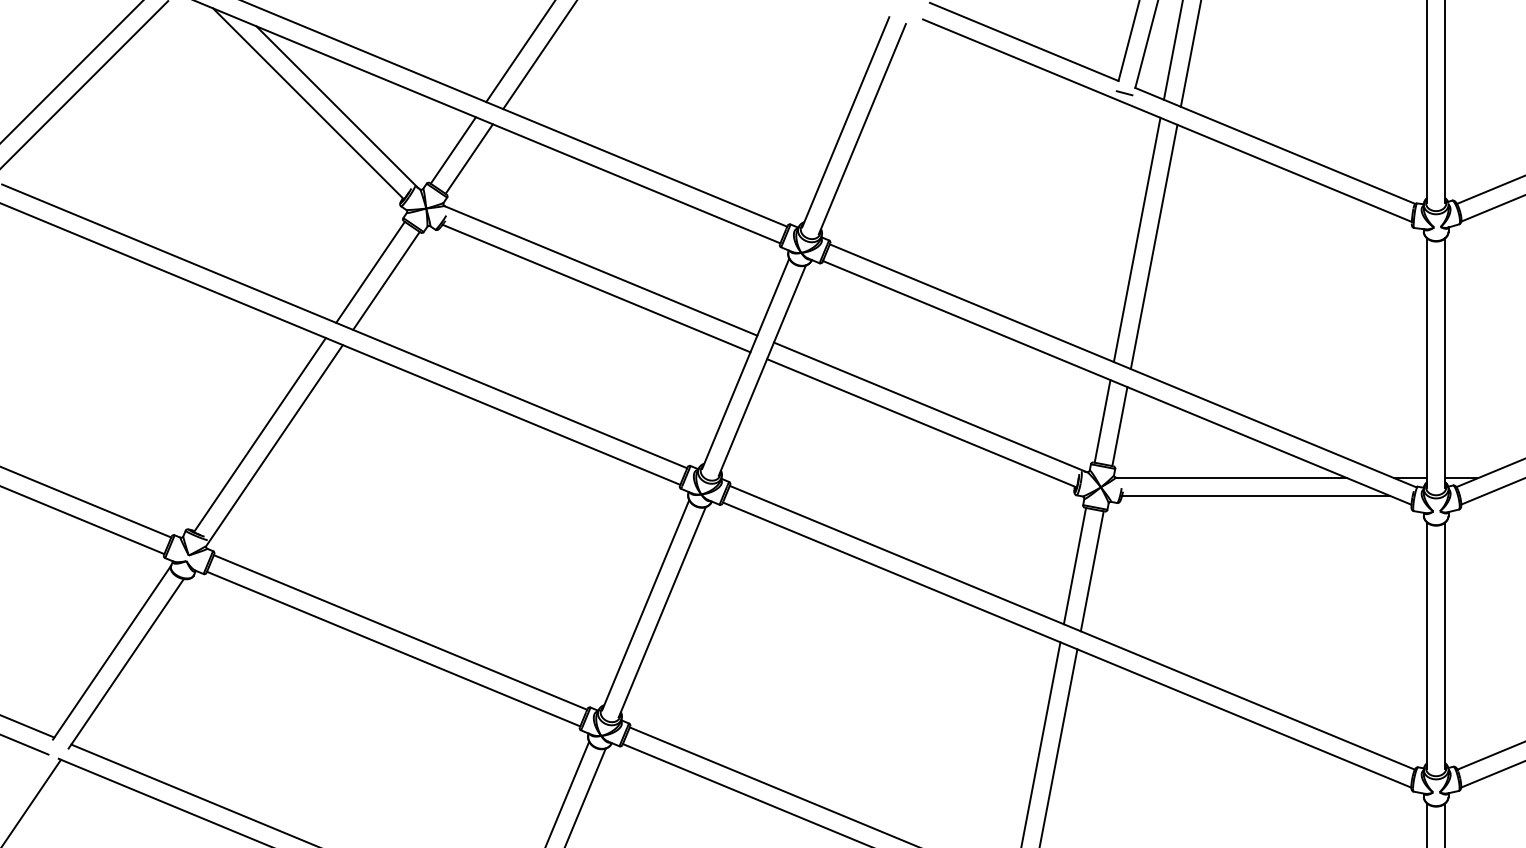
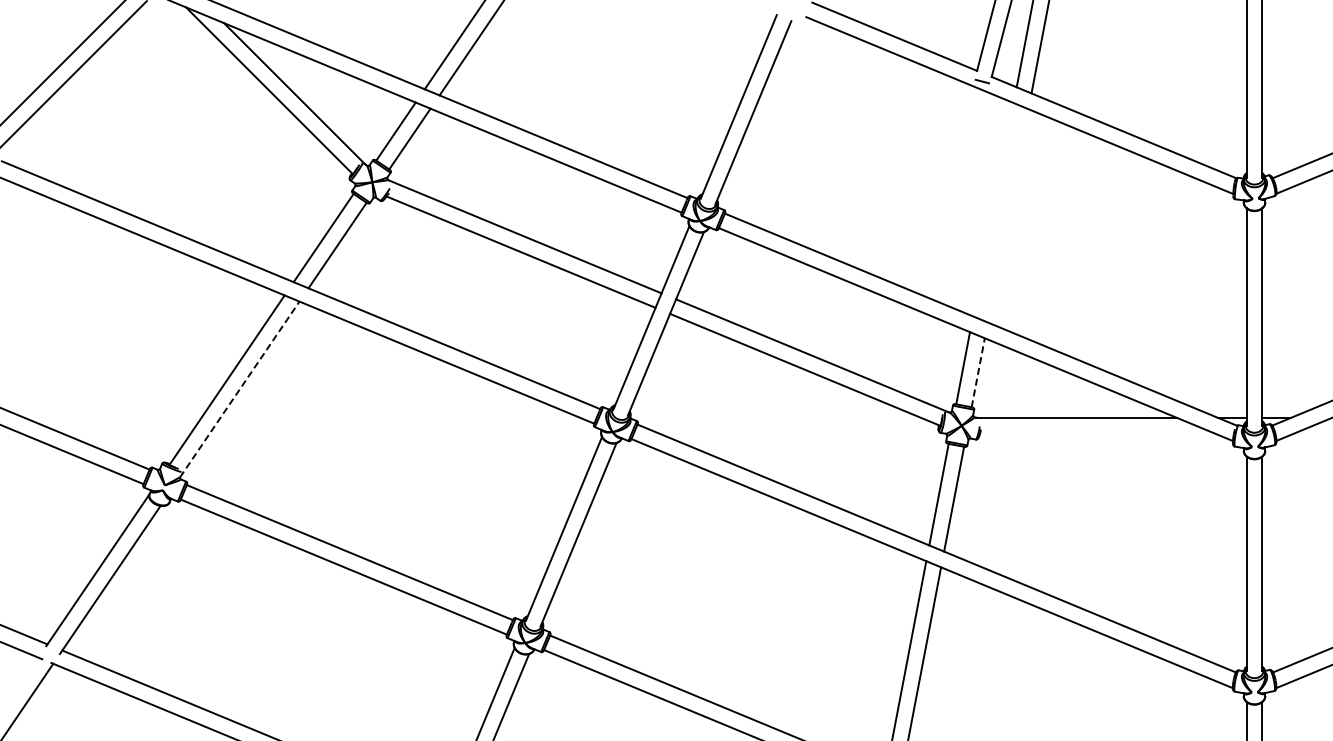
line: (1137, 239) -> (993, 209), removed
line: (1153, 246) -> (1007, 215), removed
line: (1120, 426) -> (978, 372), solid -> dashed
line: (275, 445) -> (240, 389), solid -> dashed
line: (1256, 496) -> (1097, 433), removed

